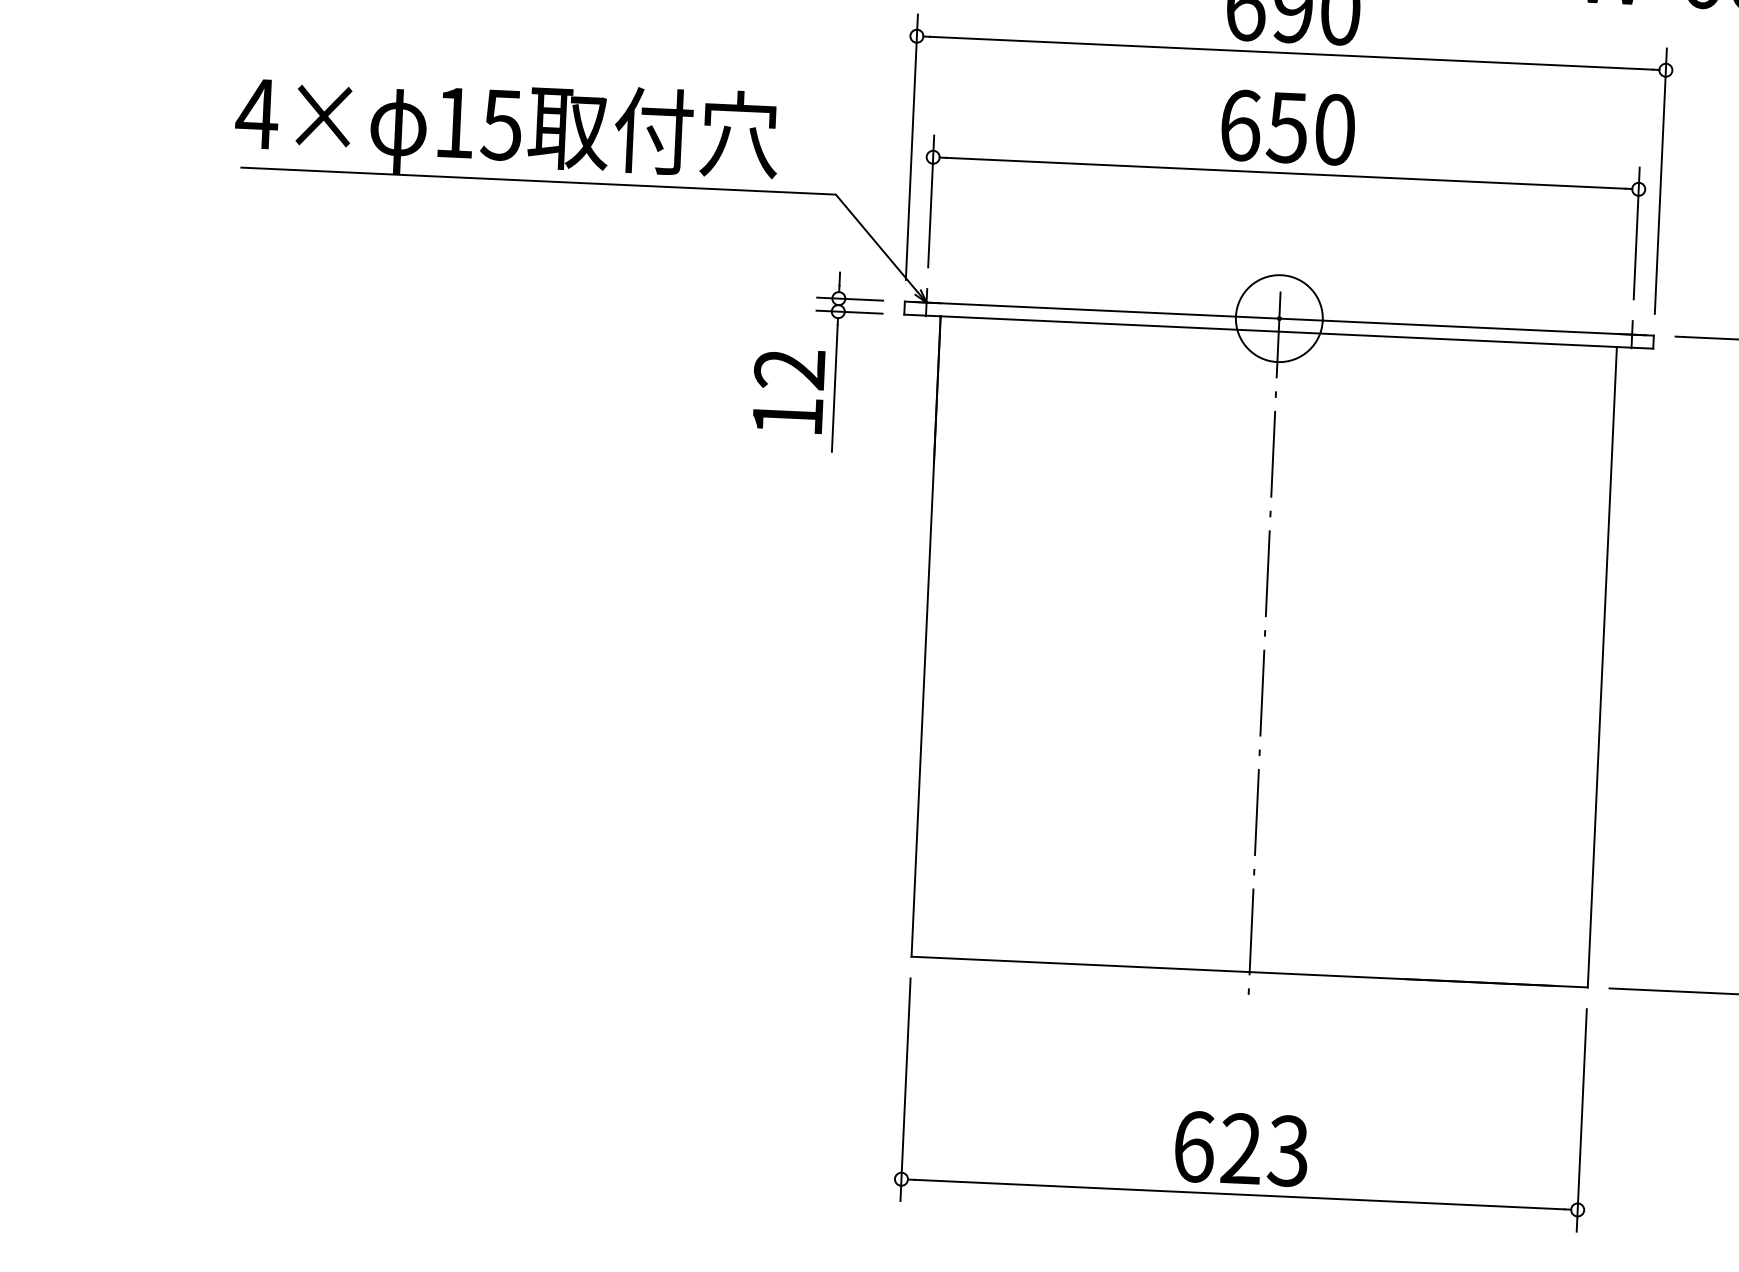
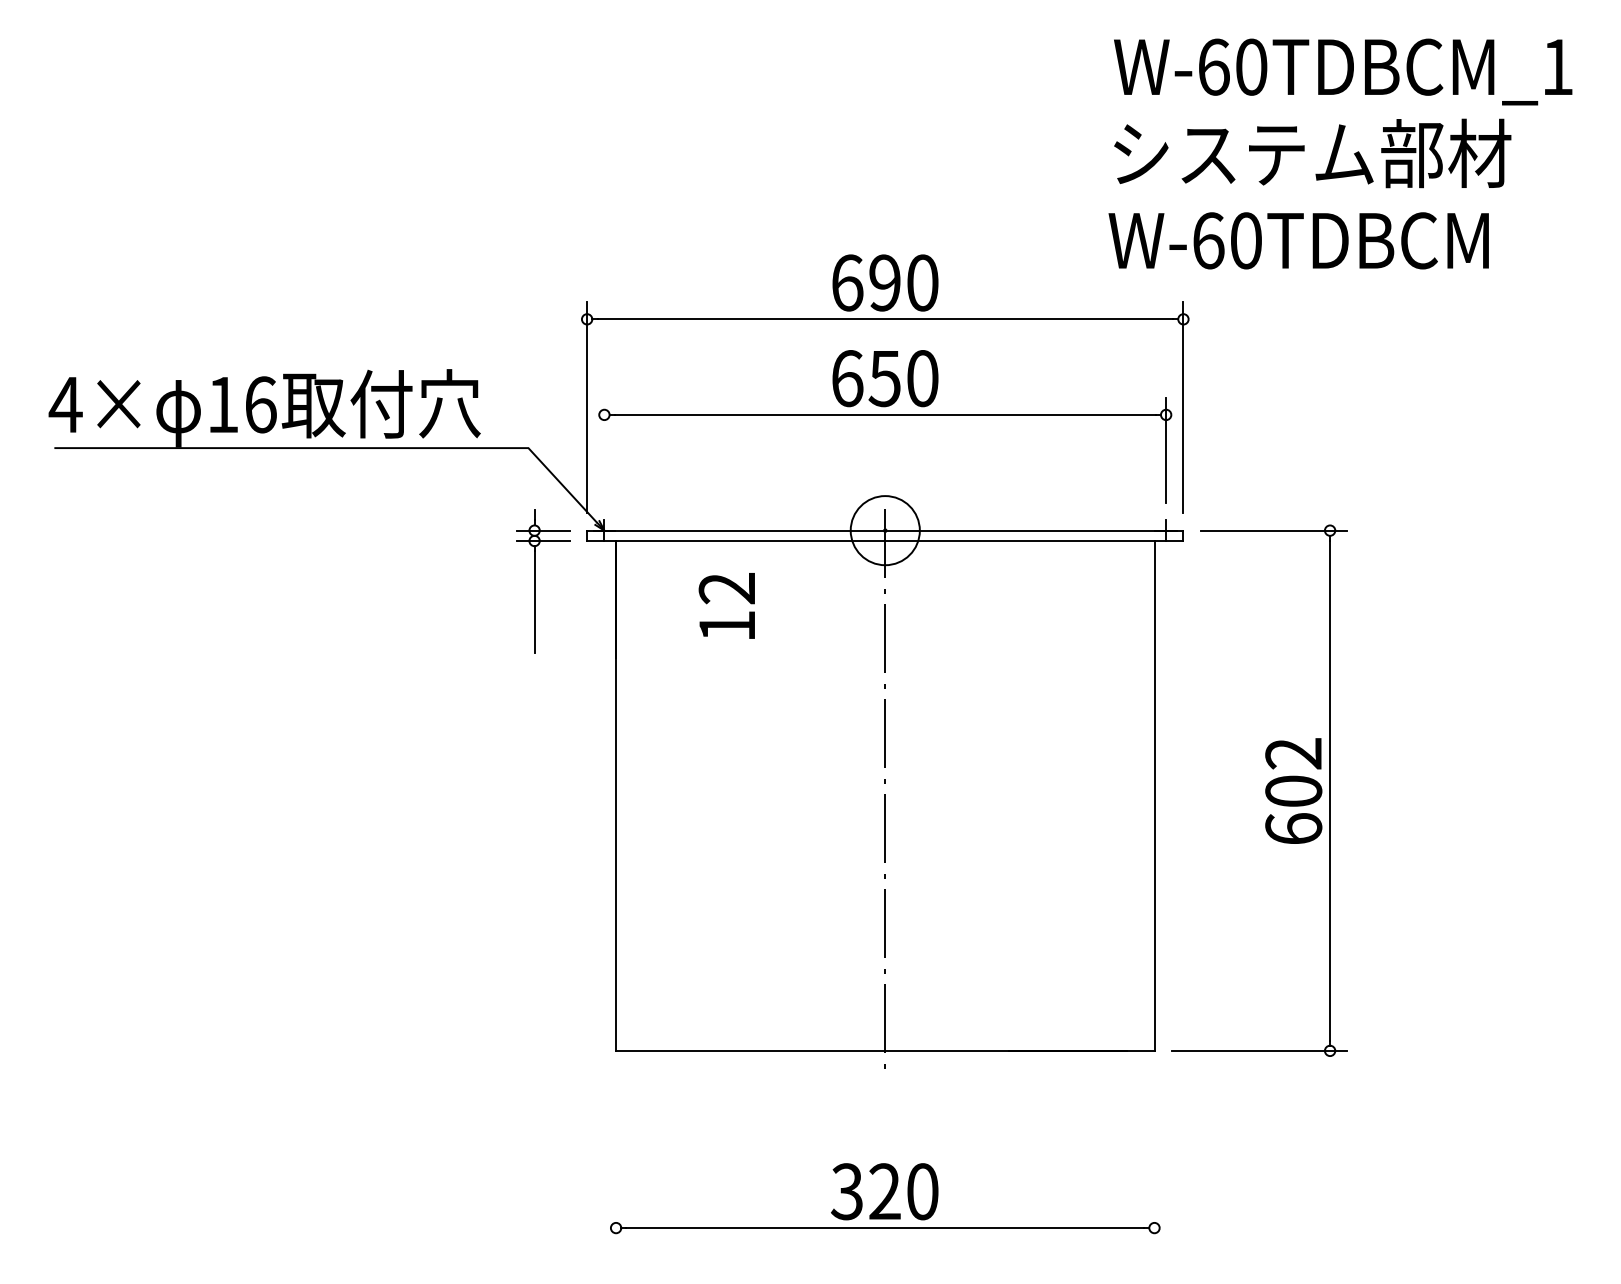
text: (501, 124) -> (260, 404), 15 -> 16
line: (931, 200) -> (604, 449), removed
text: (788, 390) -> (726, 605), moved
line: (906, 1089) -> (616, 1156), removed
line: (1581, 1120) -> (1154, 1156), removed
text: (1240, 1148) -> (884, 1191), 623 -> 320

